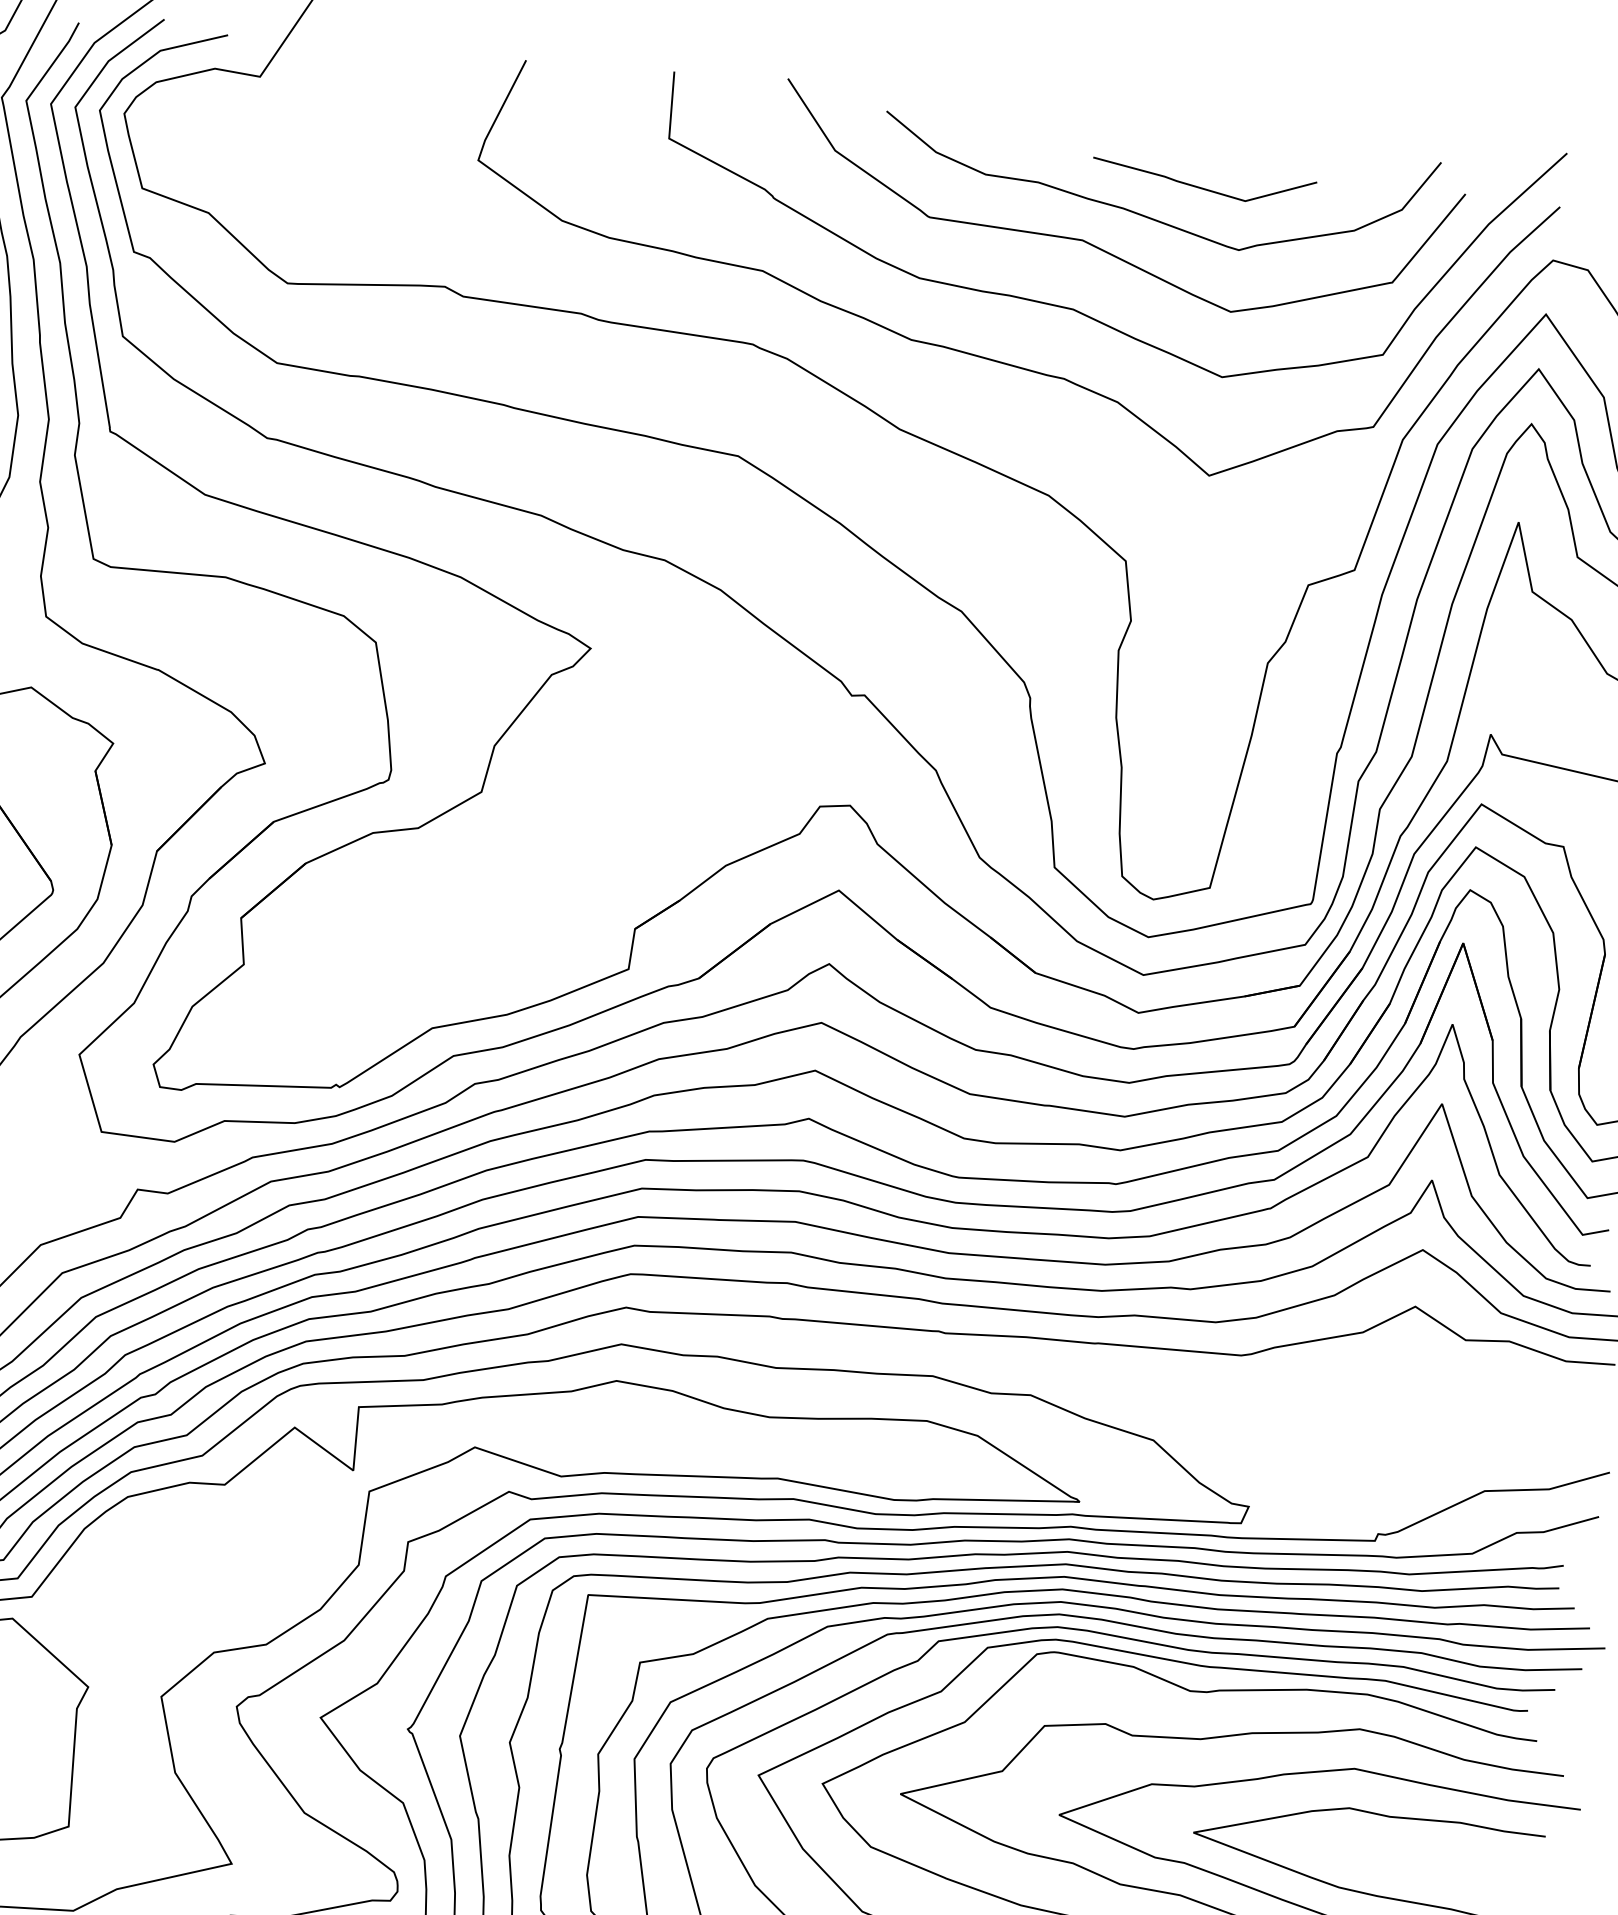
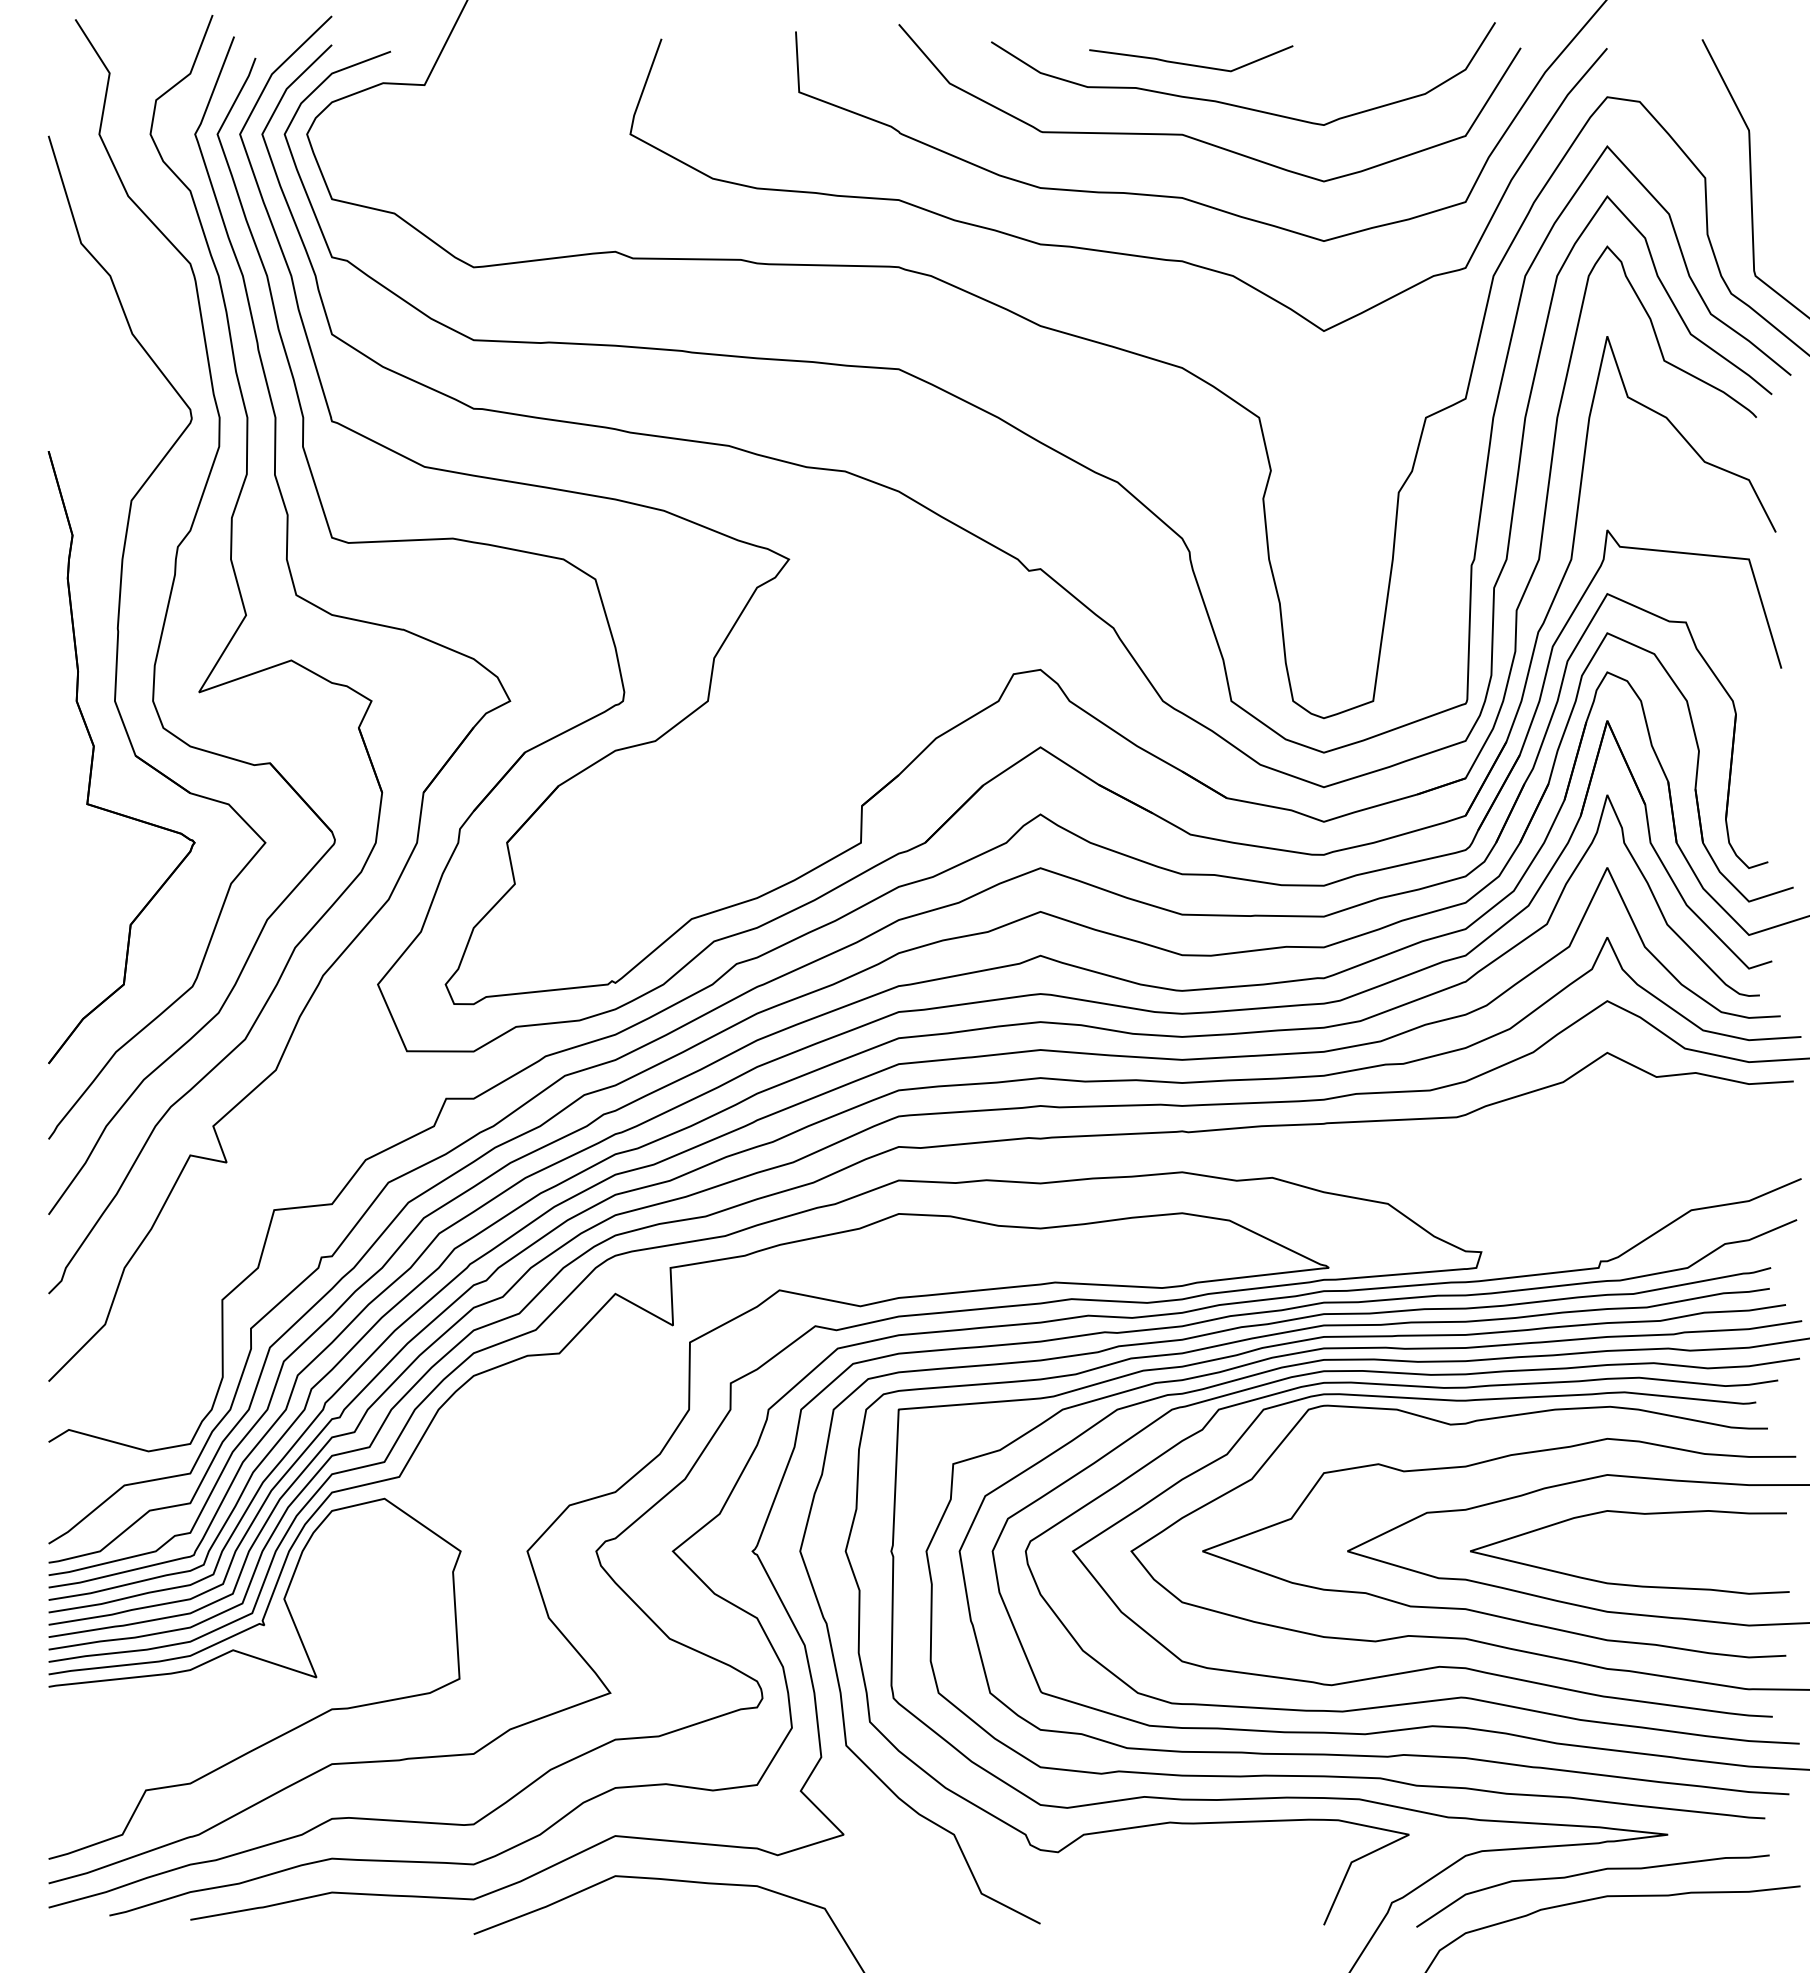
line: (1200, 186) -> (1188, 63), moved

